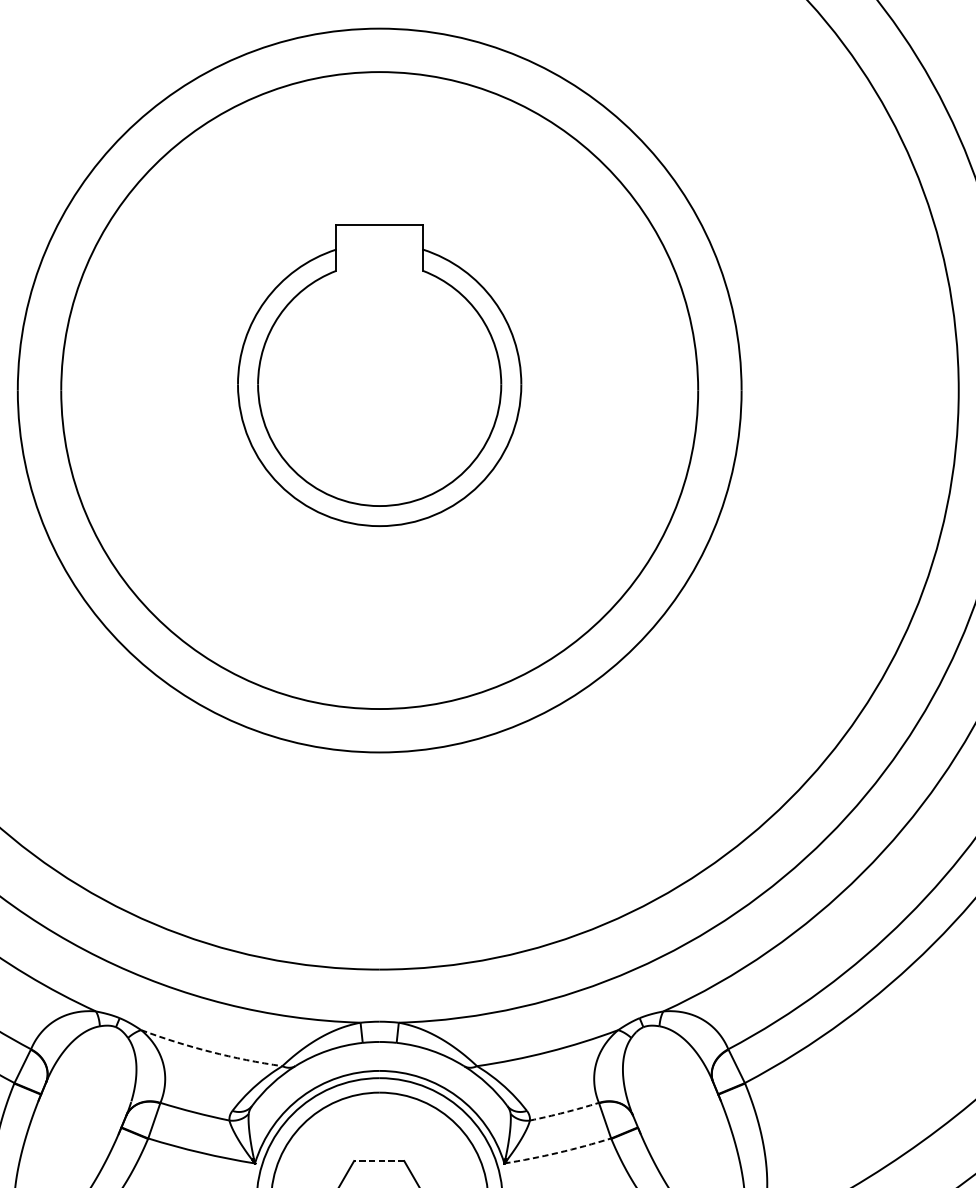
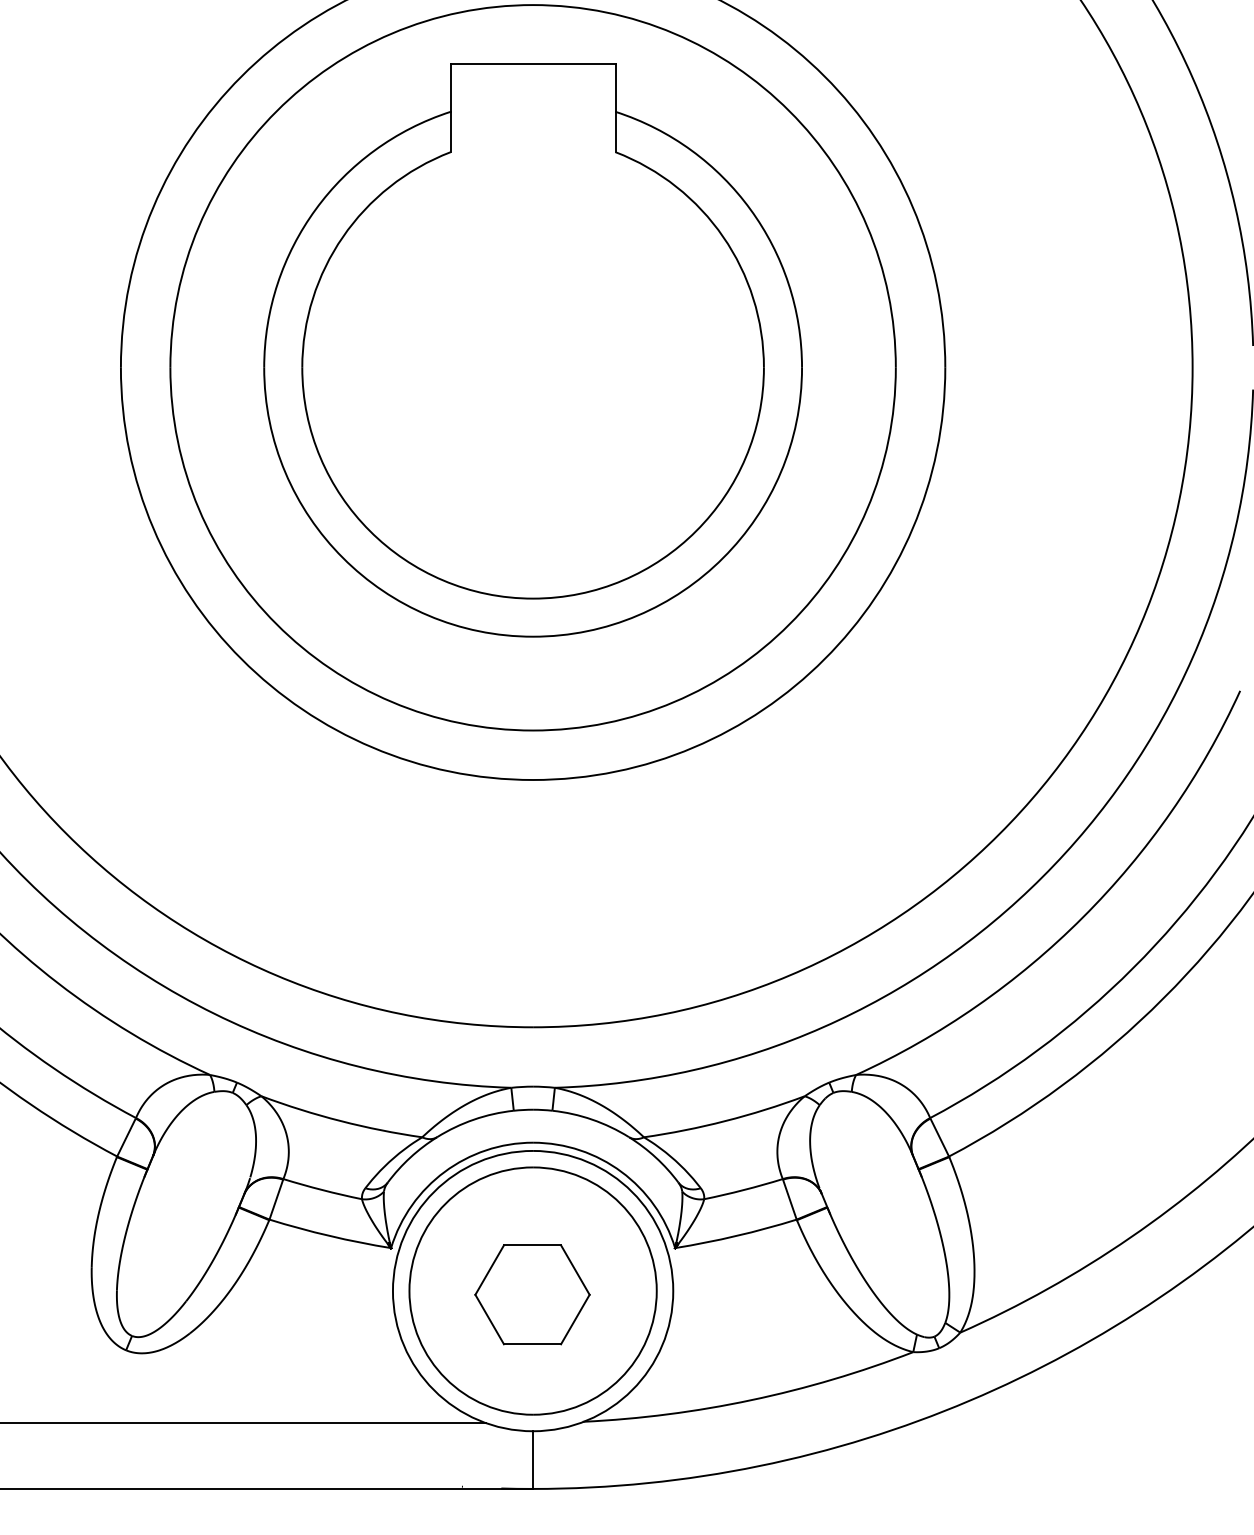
part: (379, 375) -> (532, 350), size x1.67
arc: (210, 1052) -> (340, 1121), dashed -> solid
arc: (564, 1112) -> (743, 1190), dashed -> solid
arc: (558, 1152) -> (736, 1235), dashed -> solid
line: (379, 1161) -> (532, 1245), dashed -> solid

